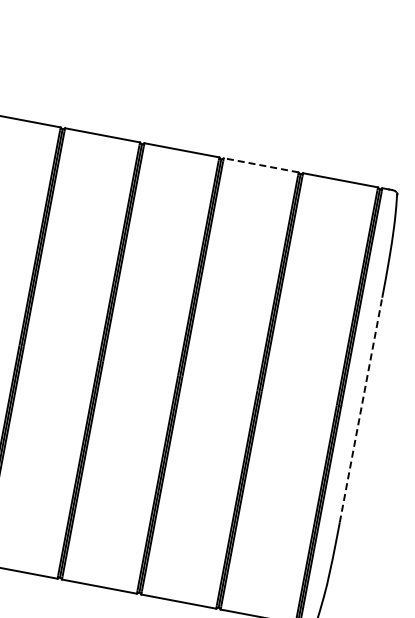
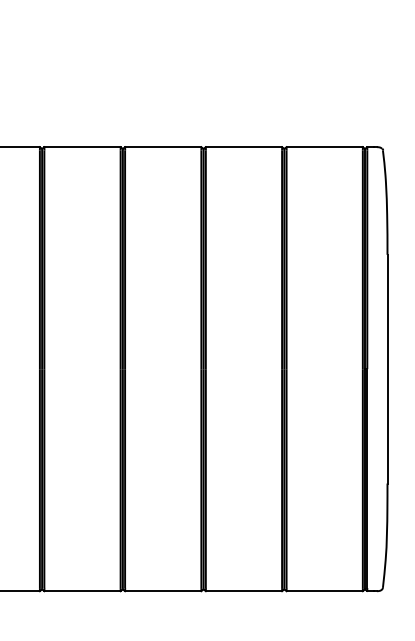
line: (260, 165) -> (243, 147), dashed -> solid
line: (361, 409) -> (387, 368), dashed -> solid

